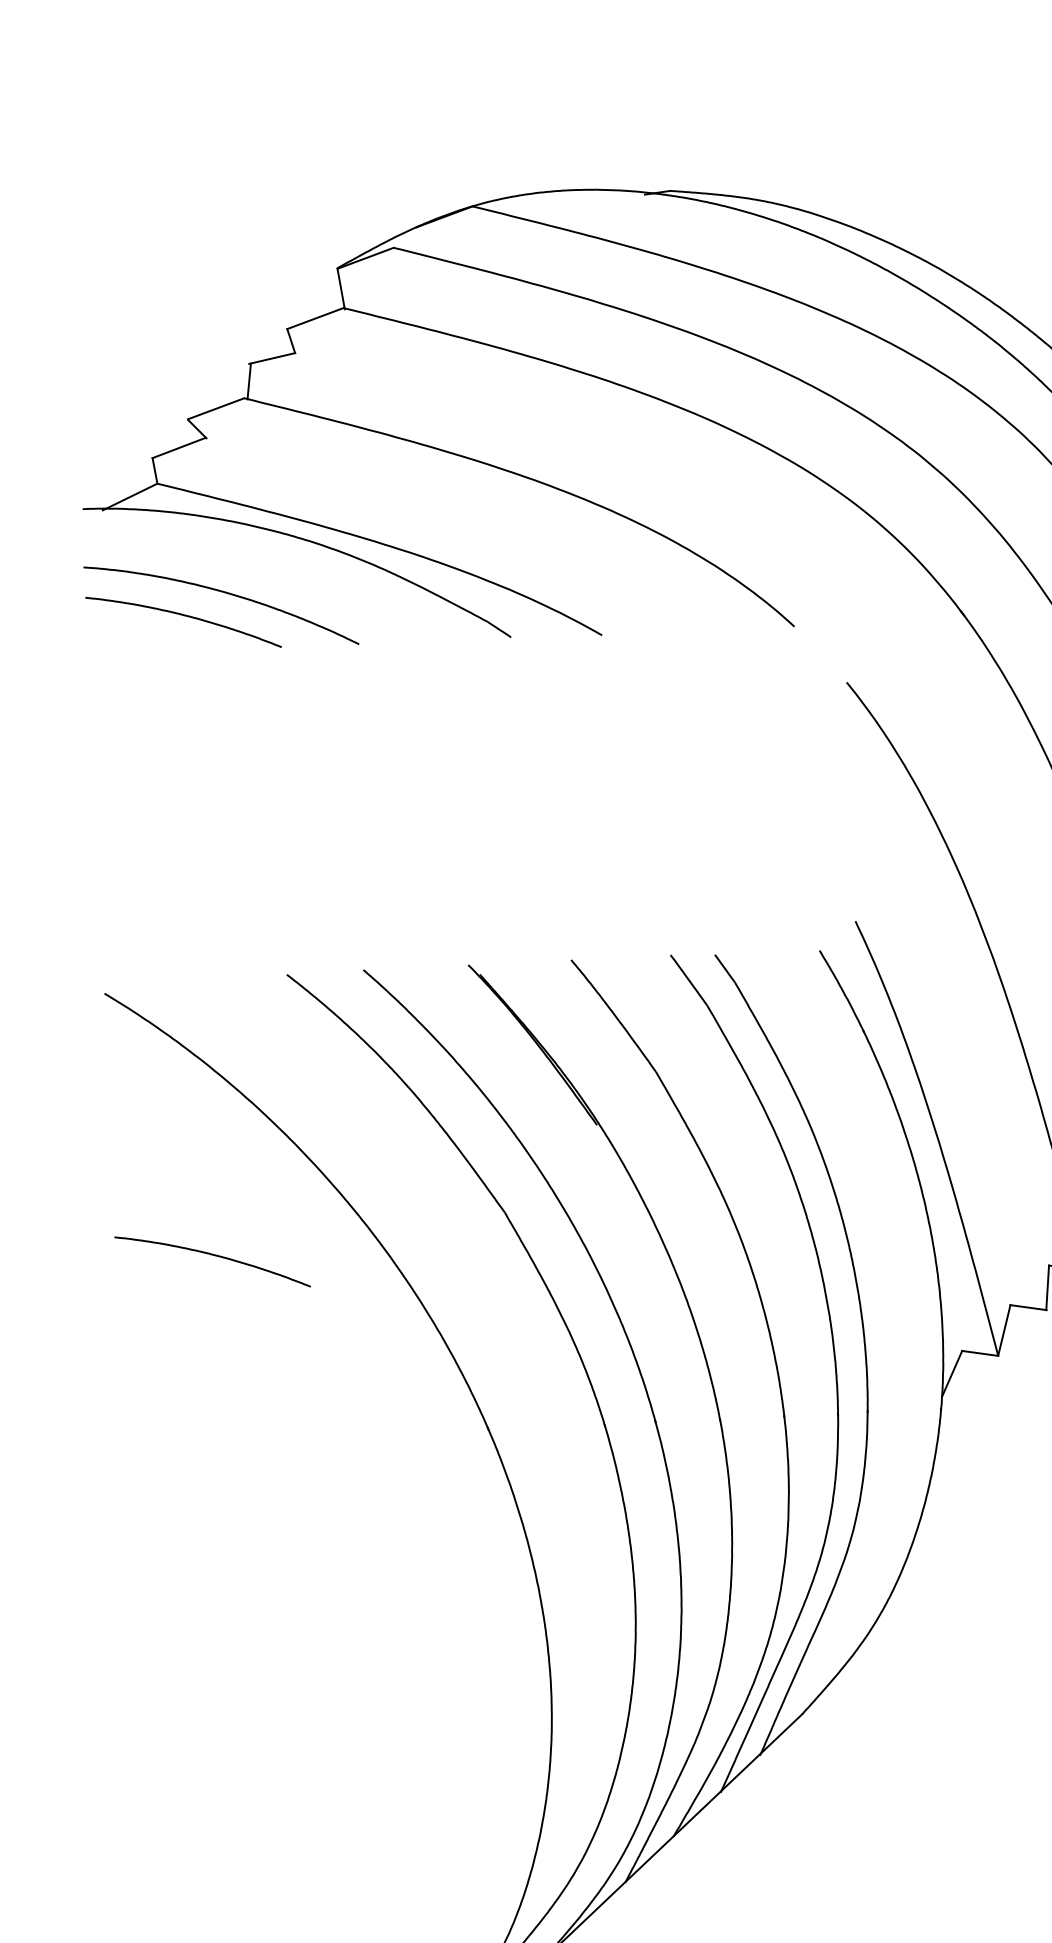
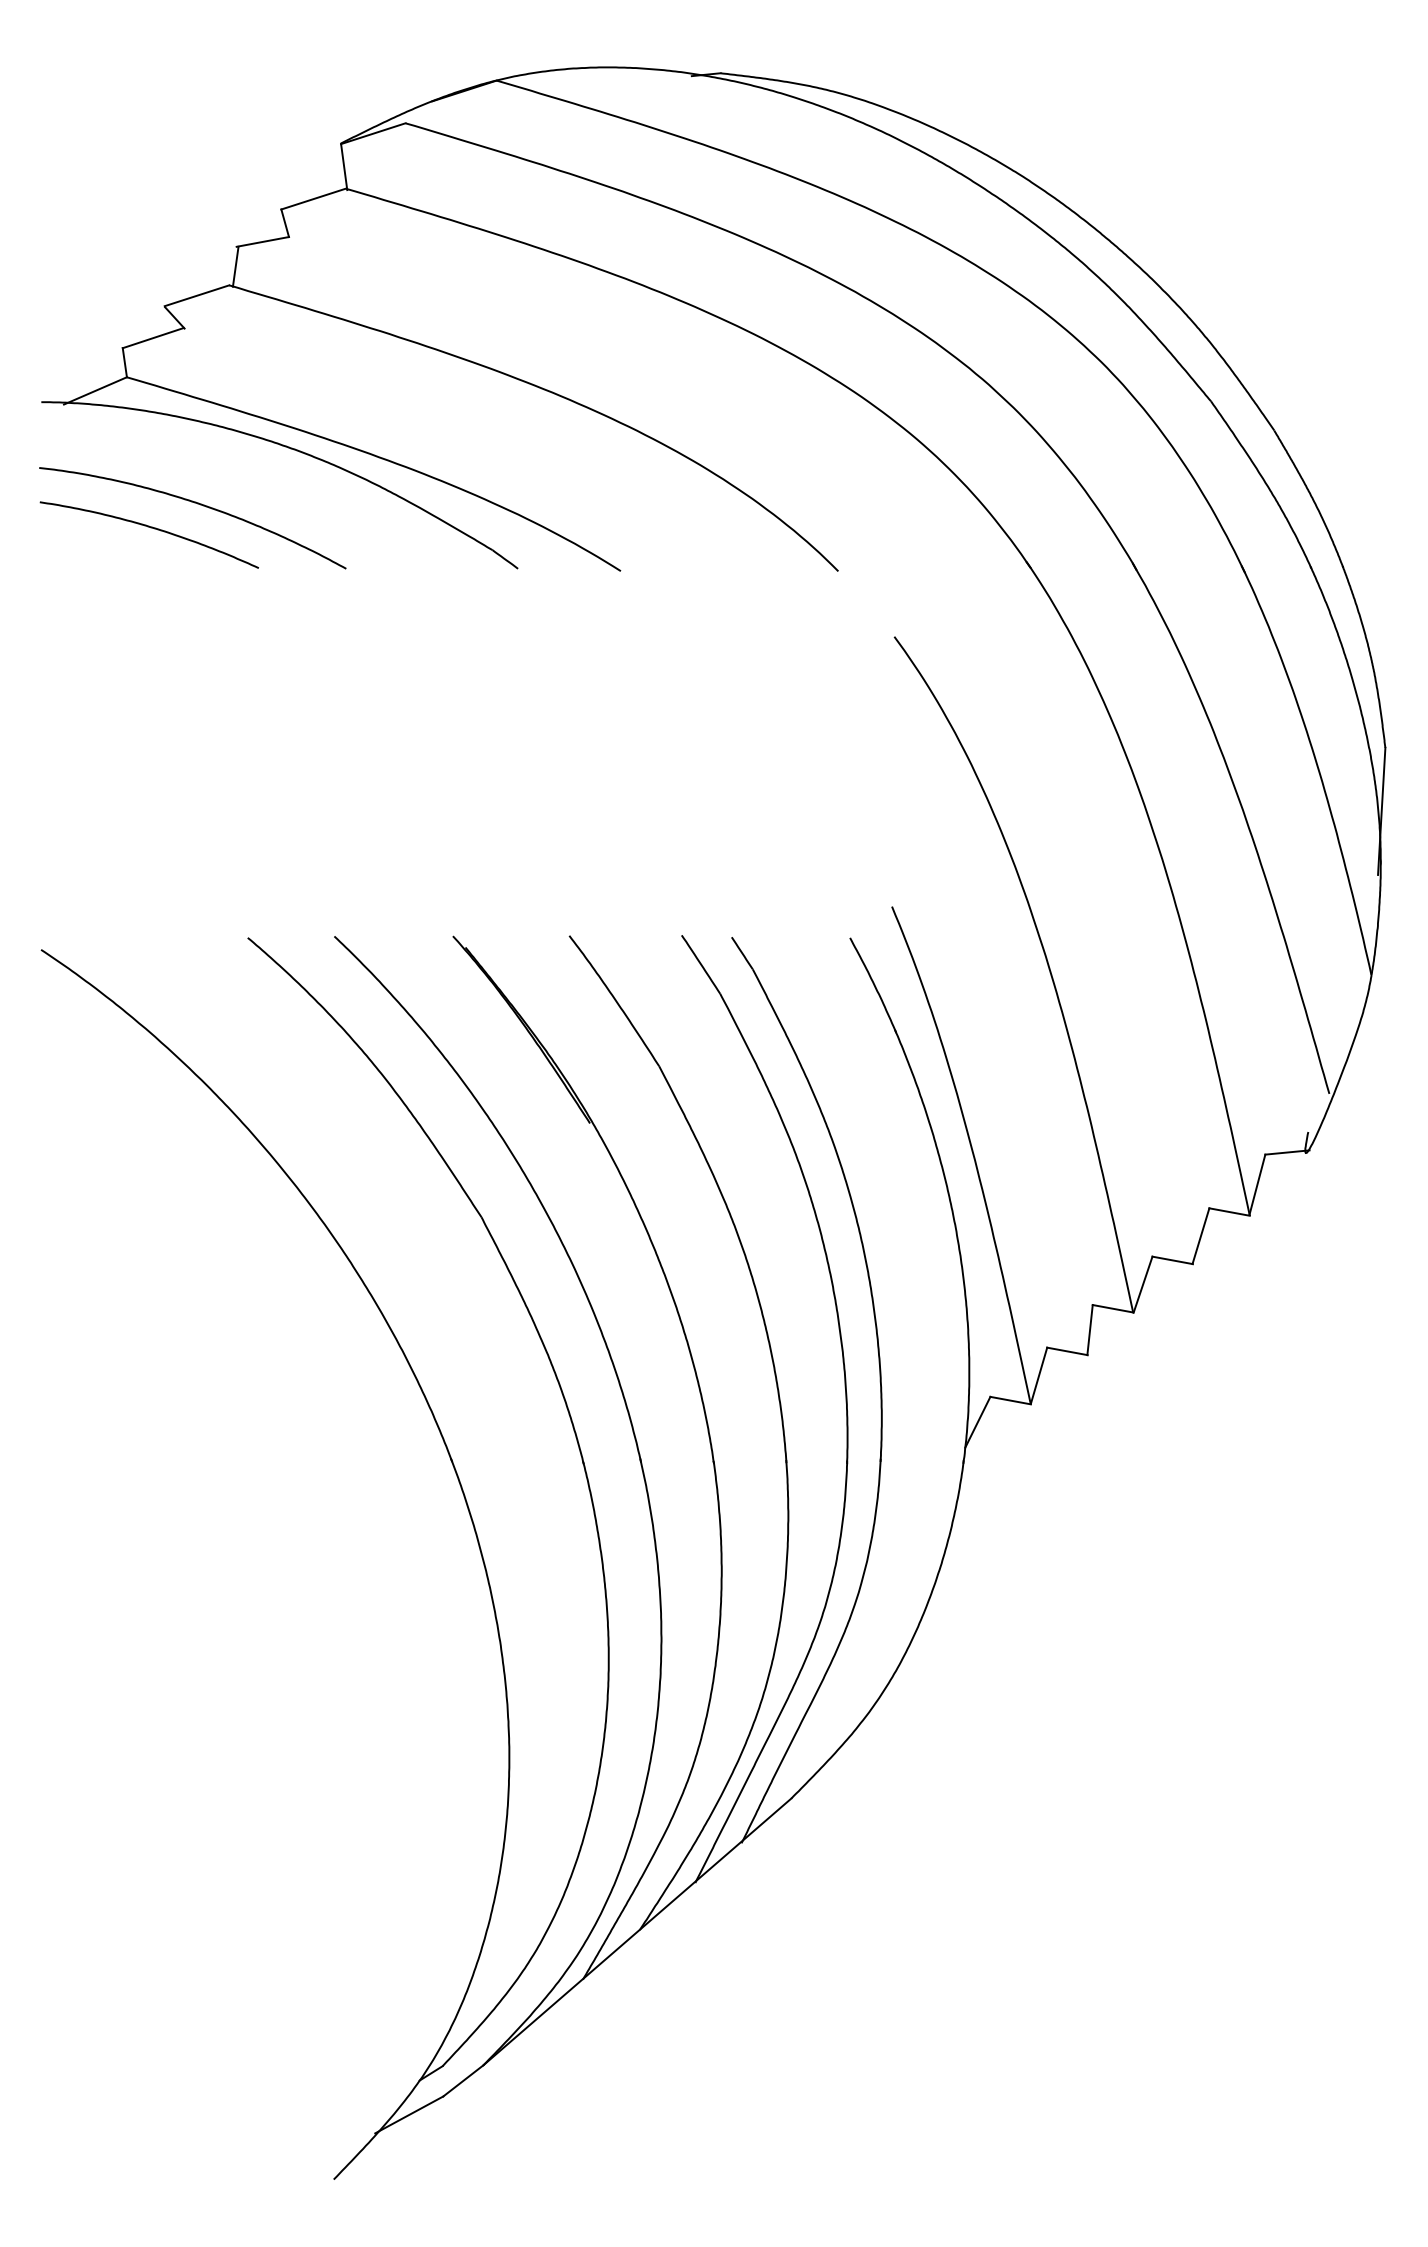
curve: (213, 1256) -> (150, 1251), removed

